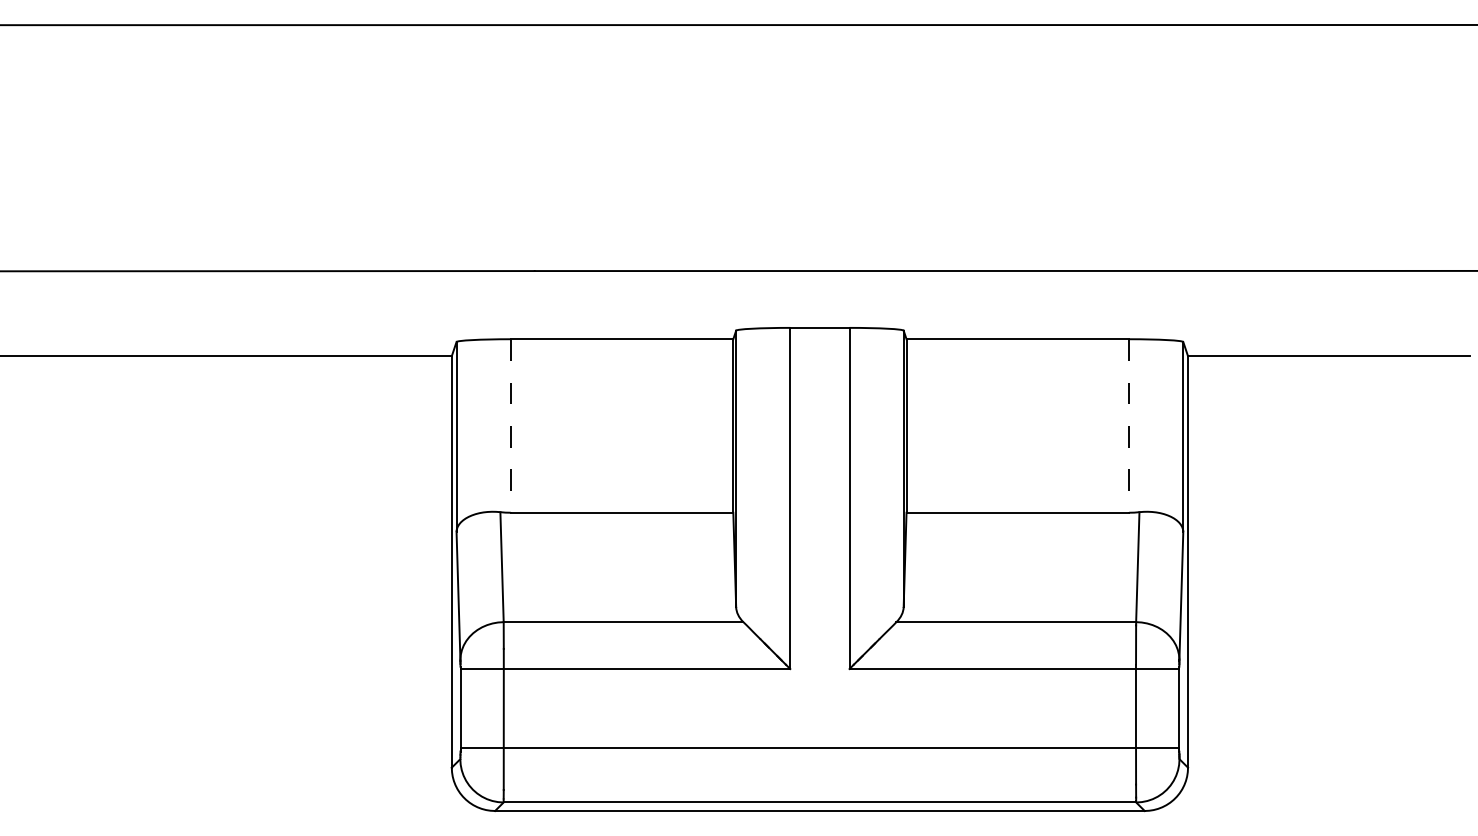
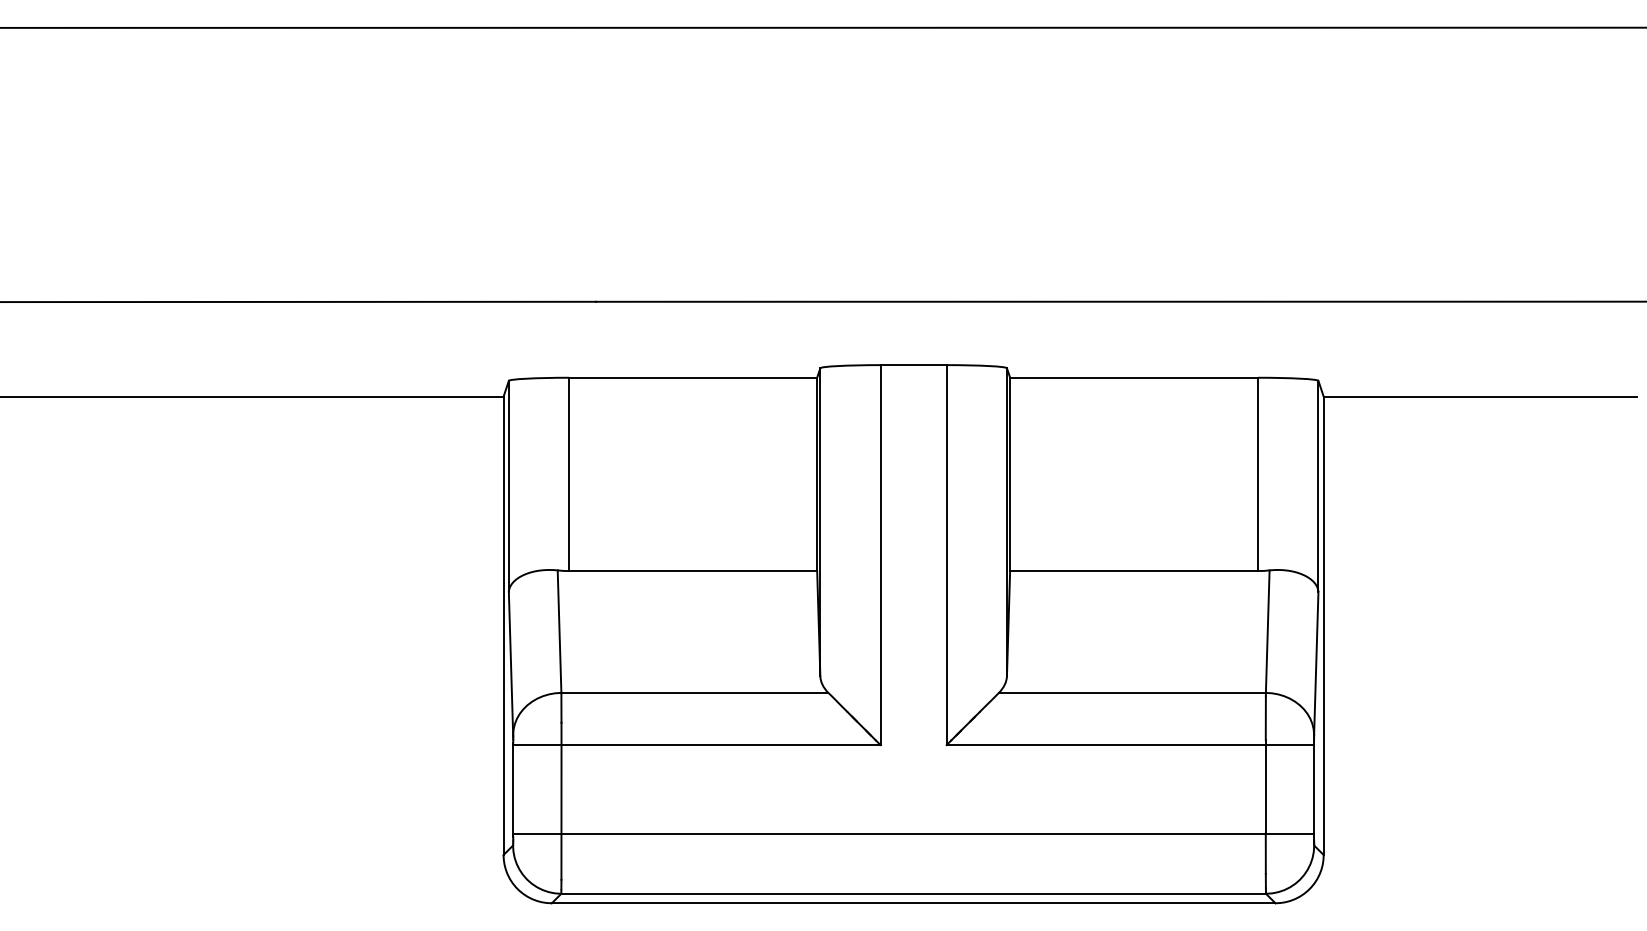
line: (510, 426) -> (569, 474), dashed -> solid
line: (1129, 426) -> (1258, 474), dashed -> solid

